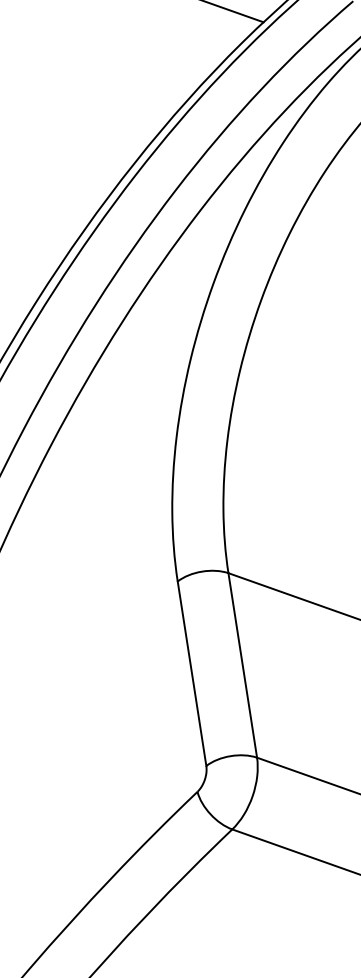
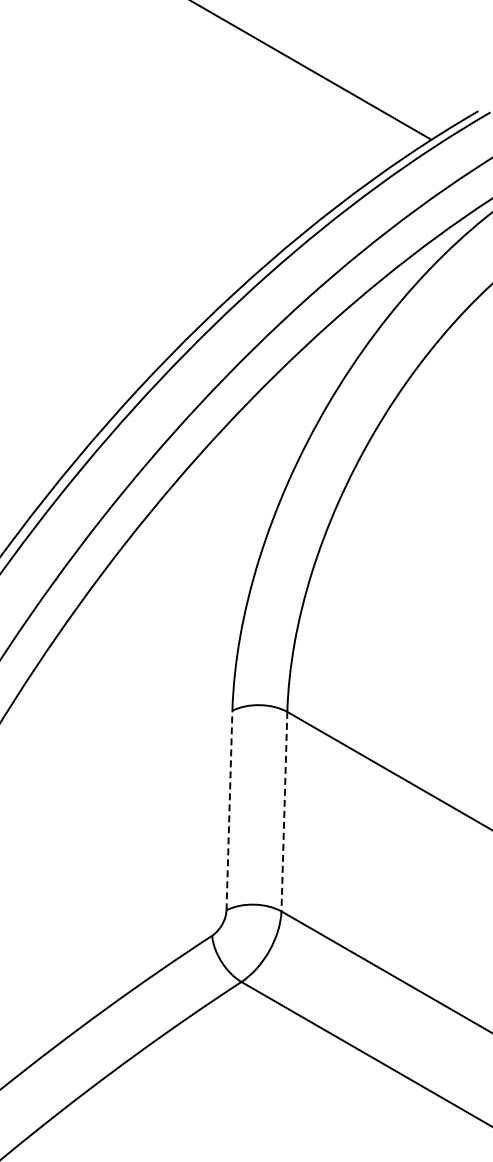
line: (242, 665) -> (284, 811), solid -> dashed
line: (192, 673) -> (229, 810), solid -> dashed

